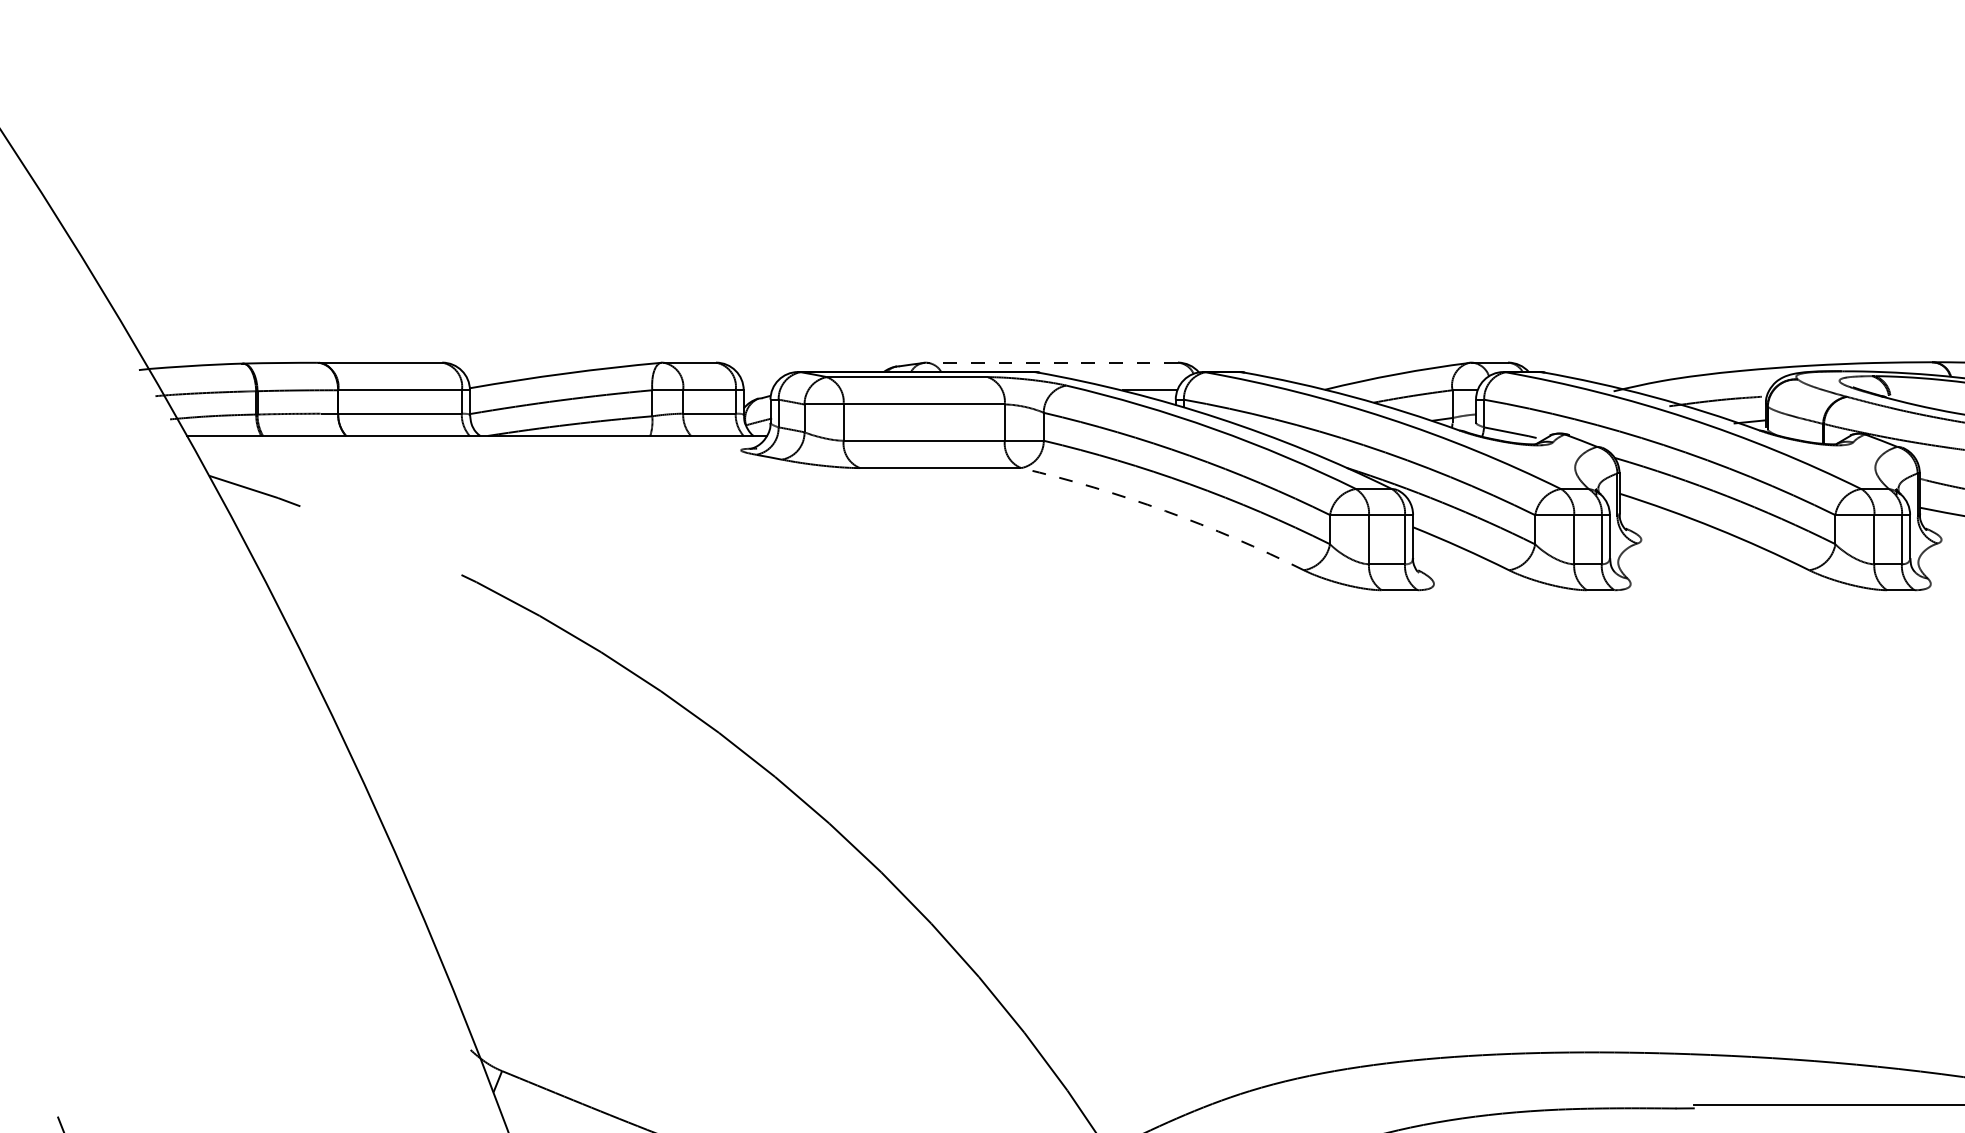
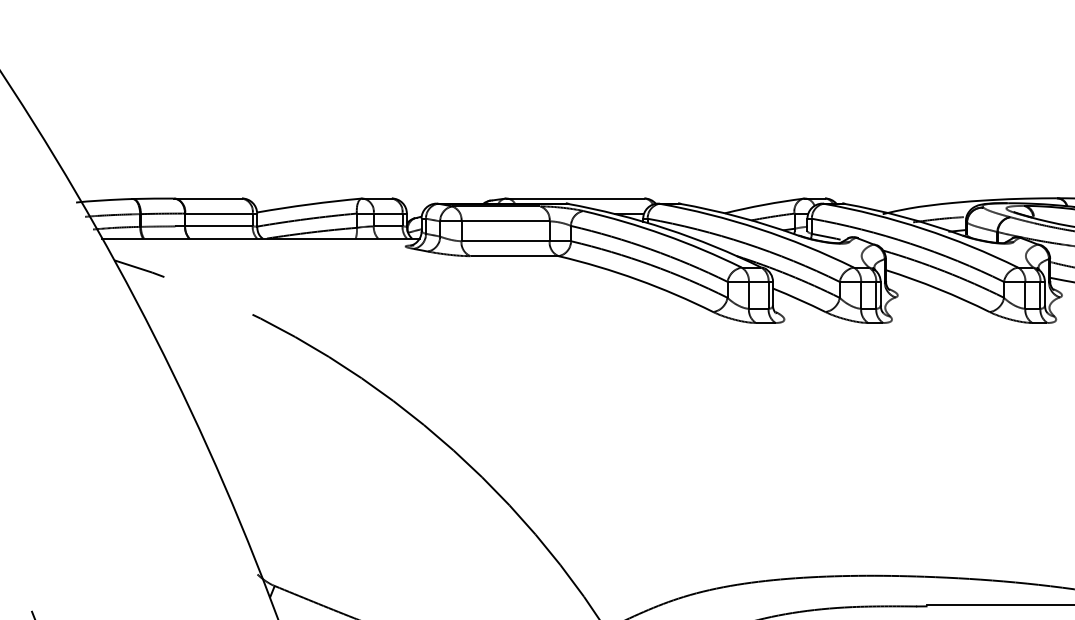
line: (1051, 362) -> (575, 198), dashed -> solid
arc: (1165, 510) -> (637, 279), dashed -> solid

